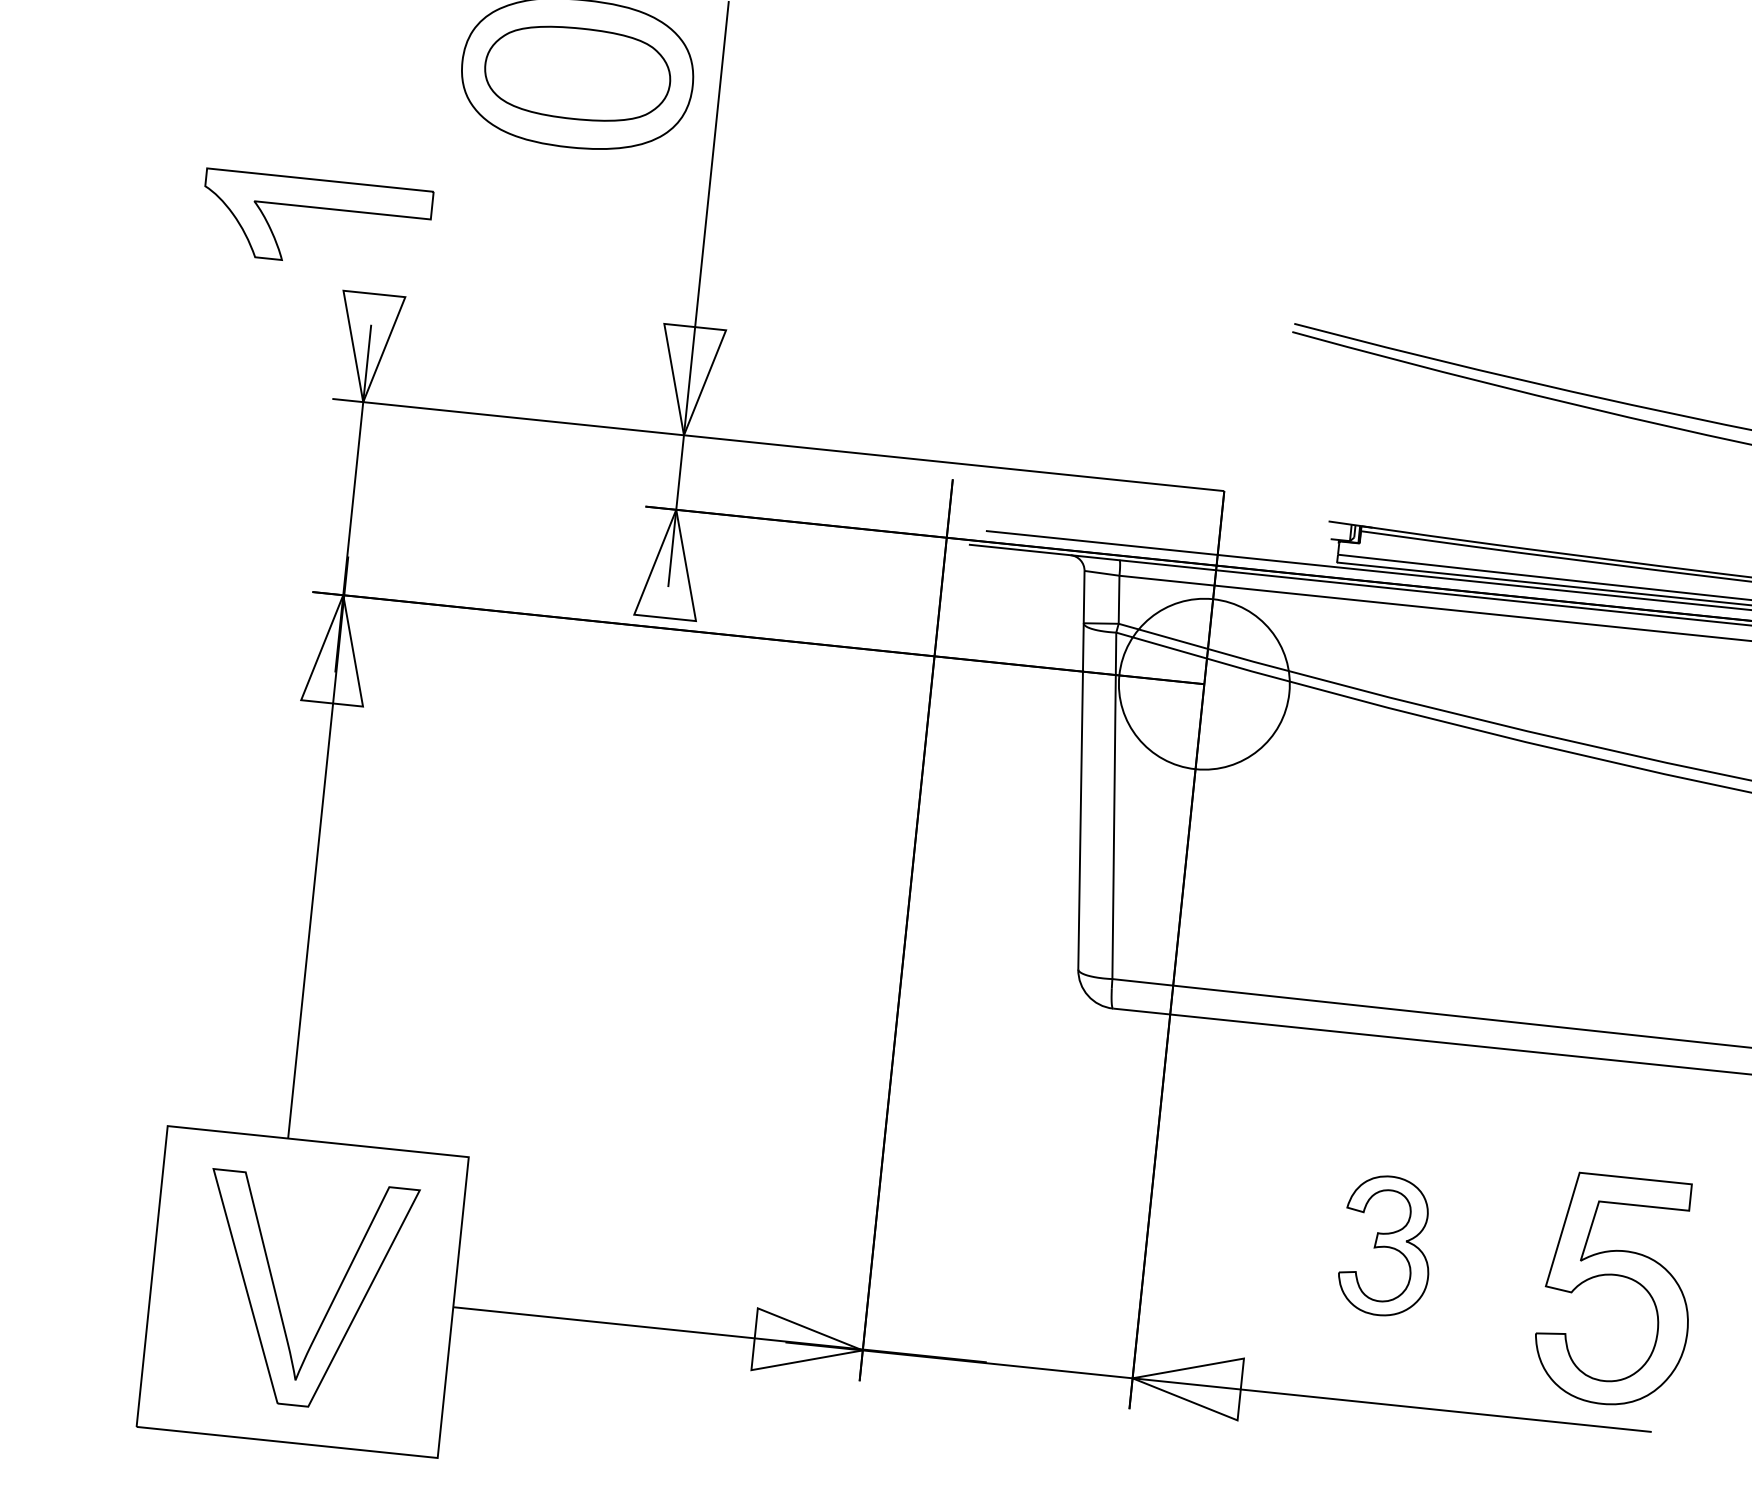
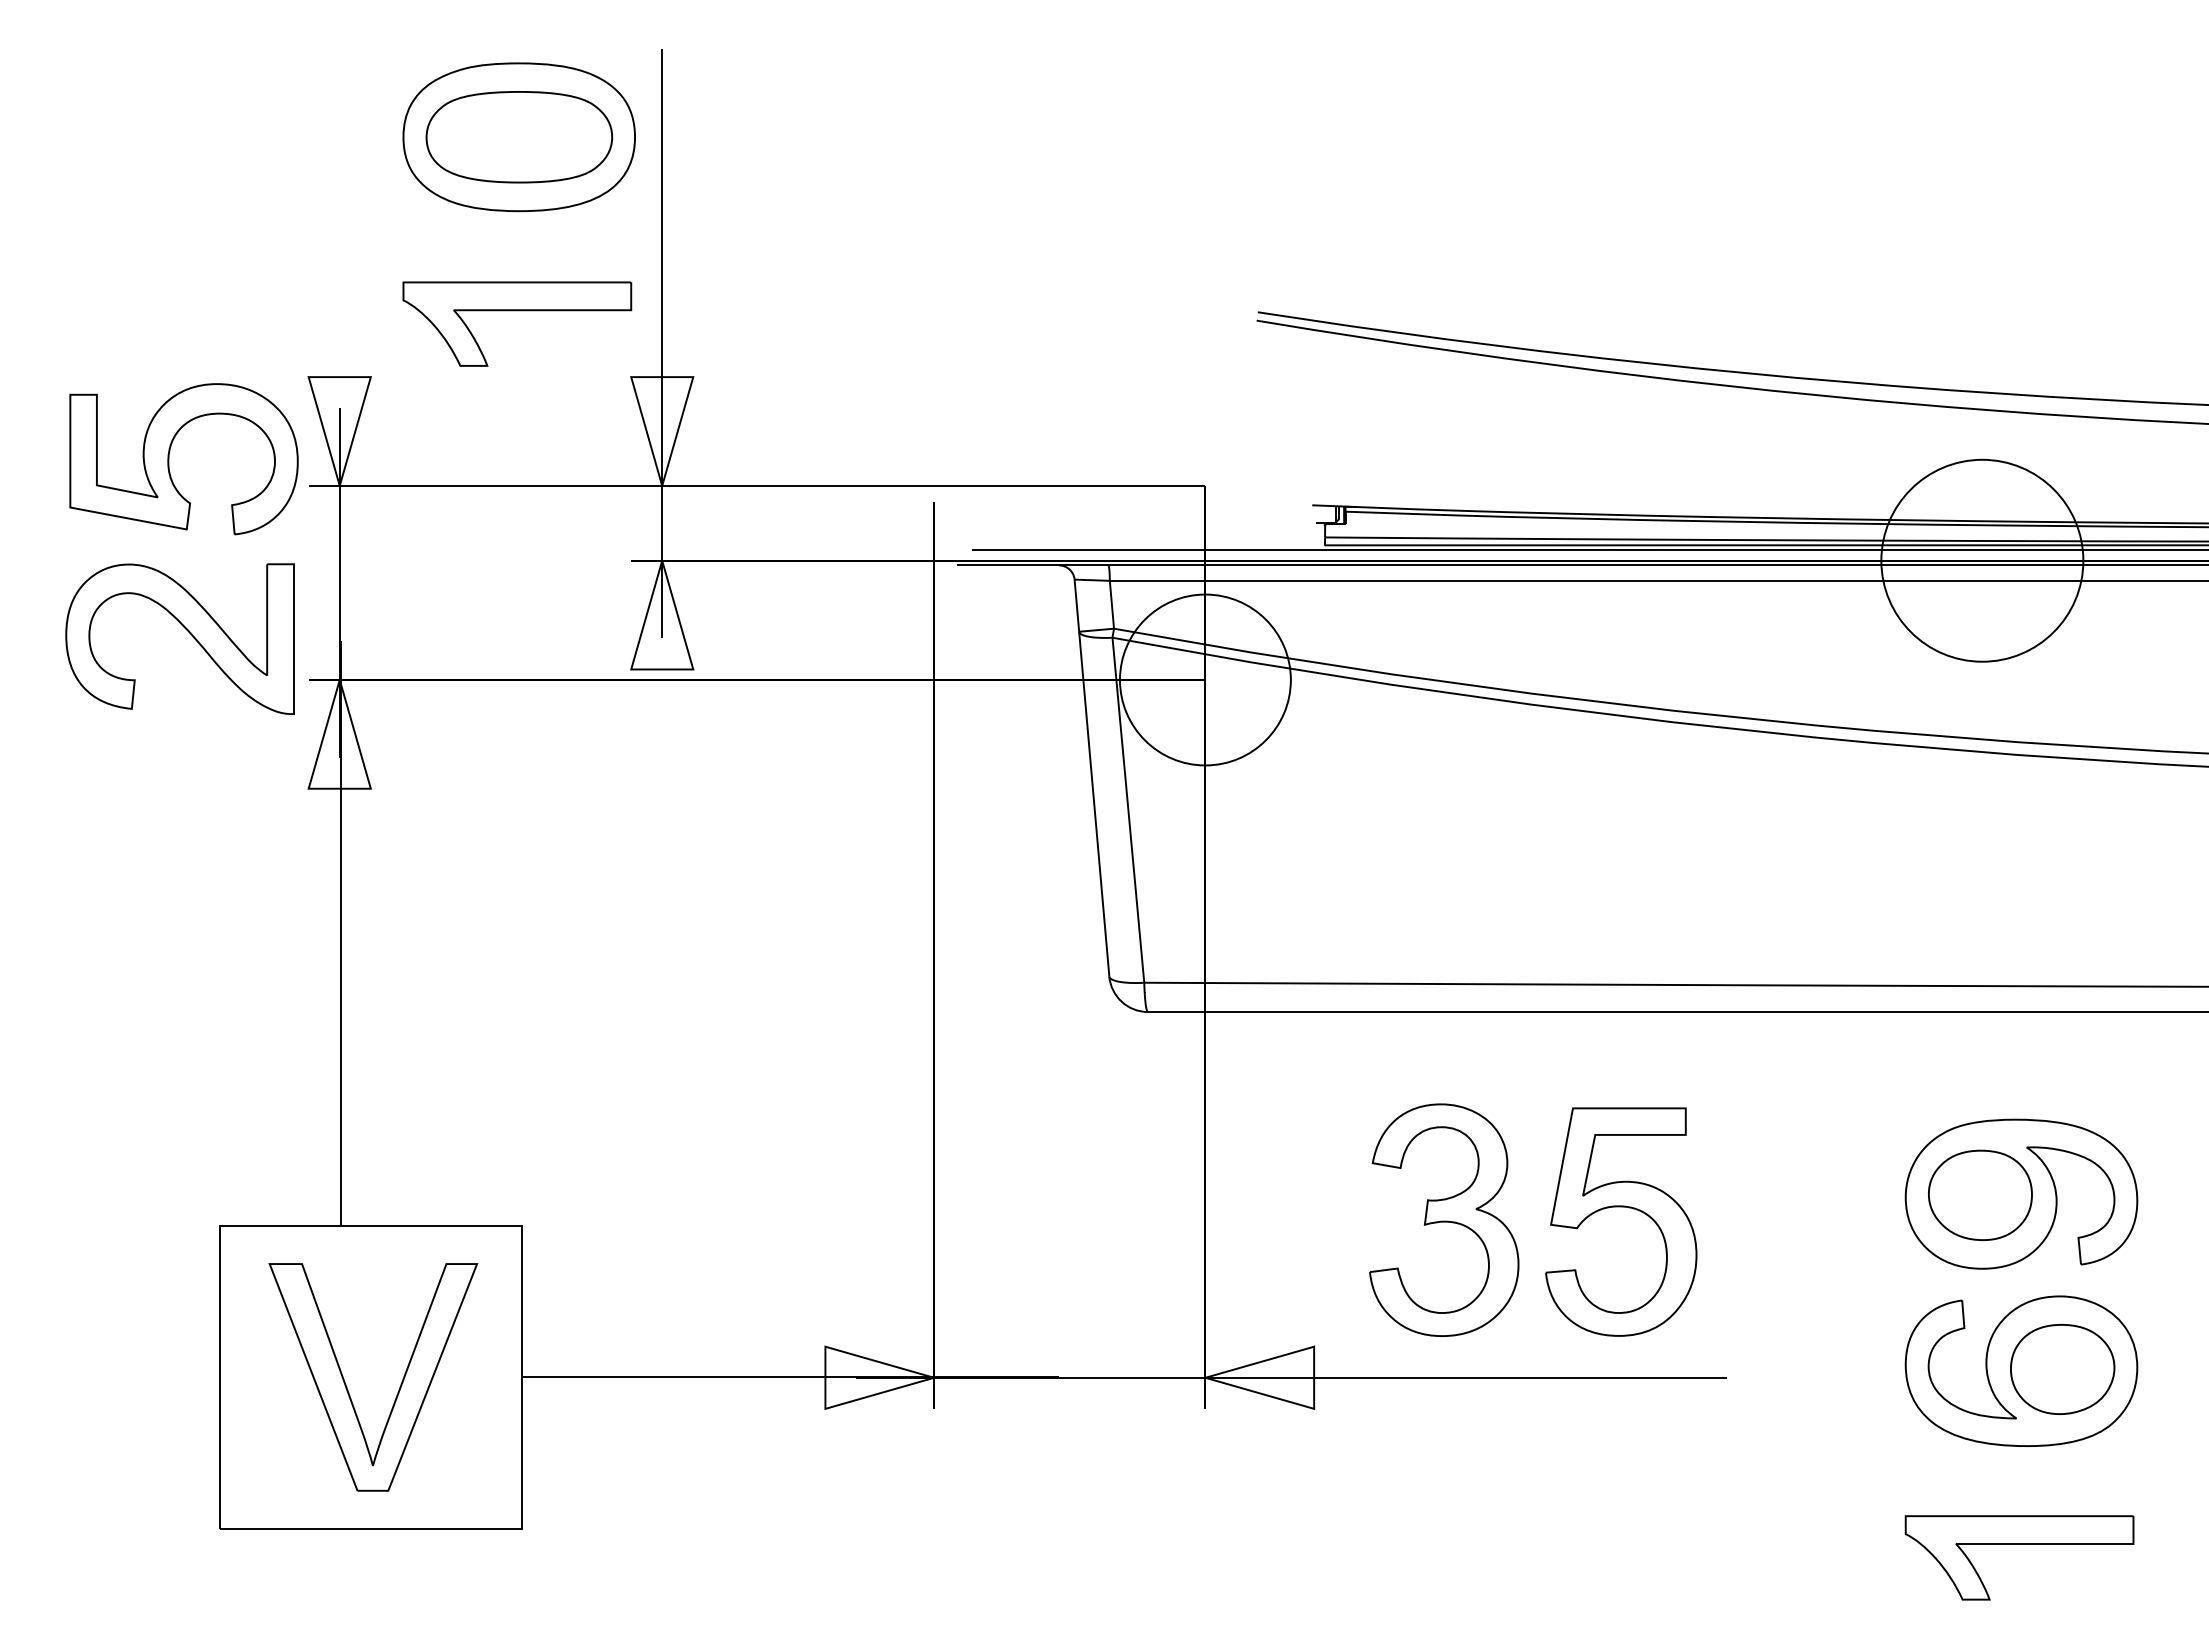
part: (317, 209) -> (517, 311), moved
part: (196, 358) -> (169, 459), added
part: (195, 530) -> (186, 630), added
part: (1386, 1245) -> (1444, 1219), size x1.67
part: (1617, 1276) -> (1621, 1207), moved

